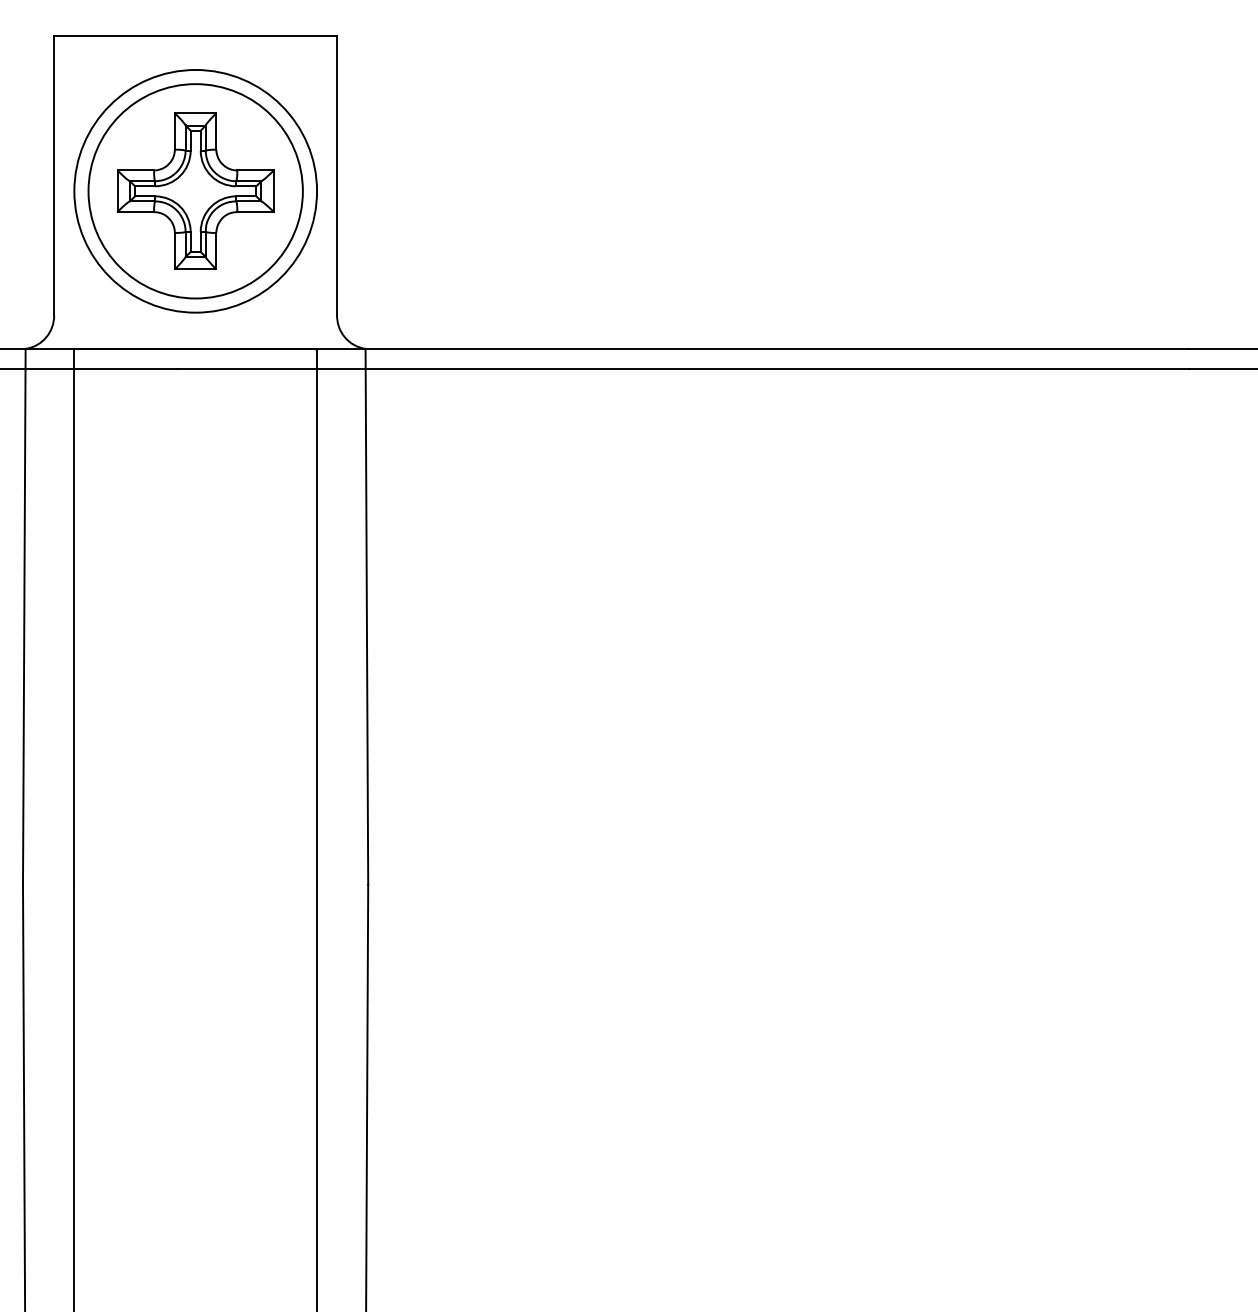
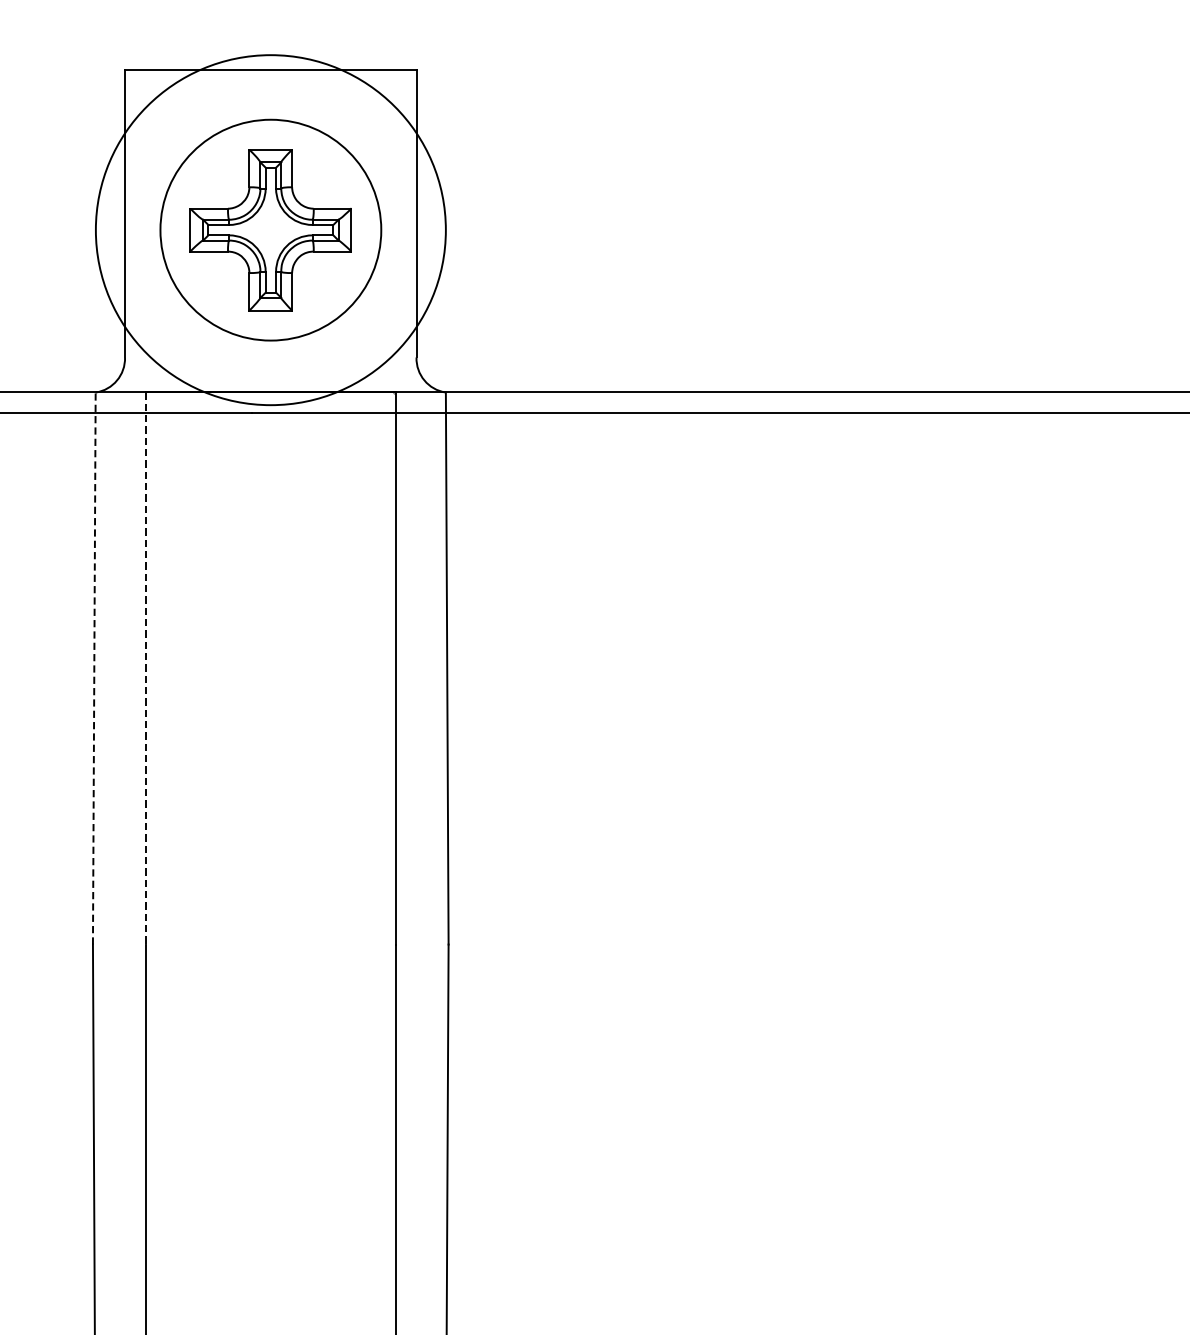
circle: (195, 190) -> (270, 229), size x1.4
line: (24, 616) -> (94, 668), solid -> dashed
line: (74, 616) -> (146, 668), solid -> dashed

